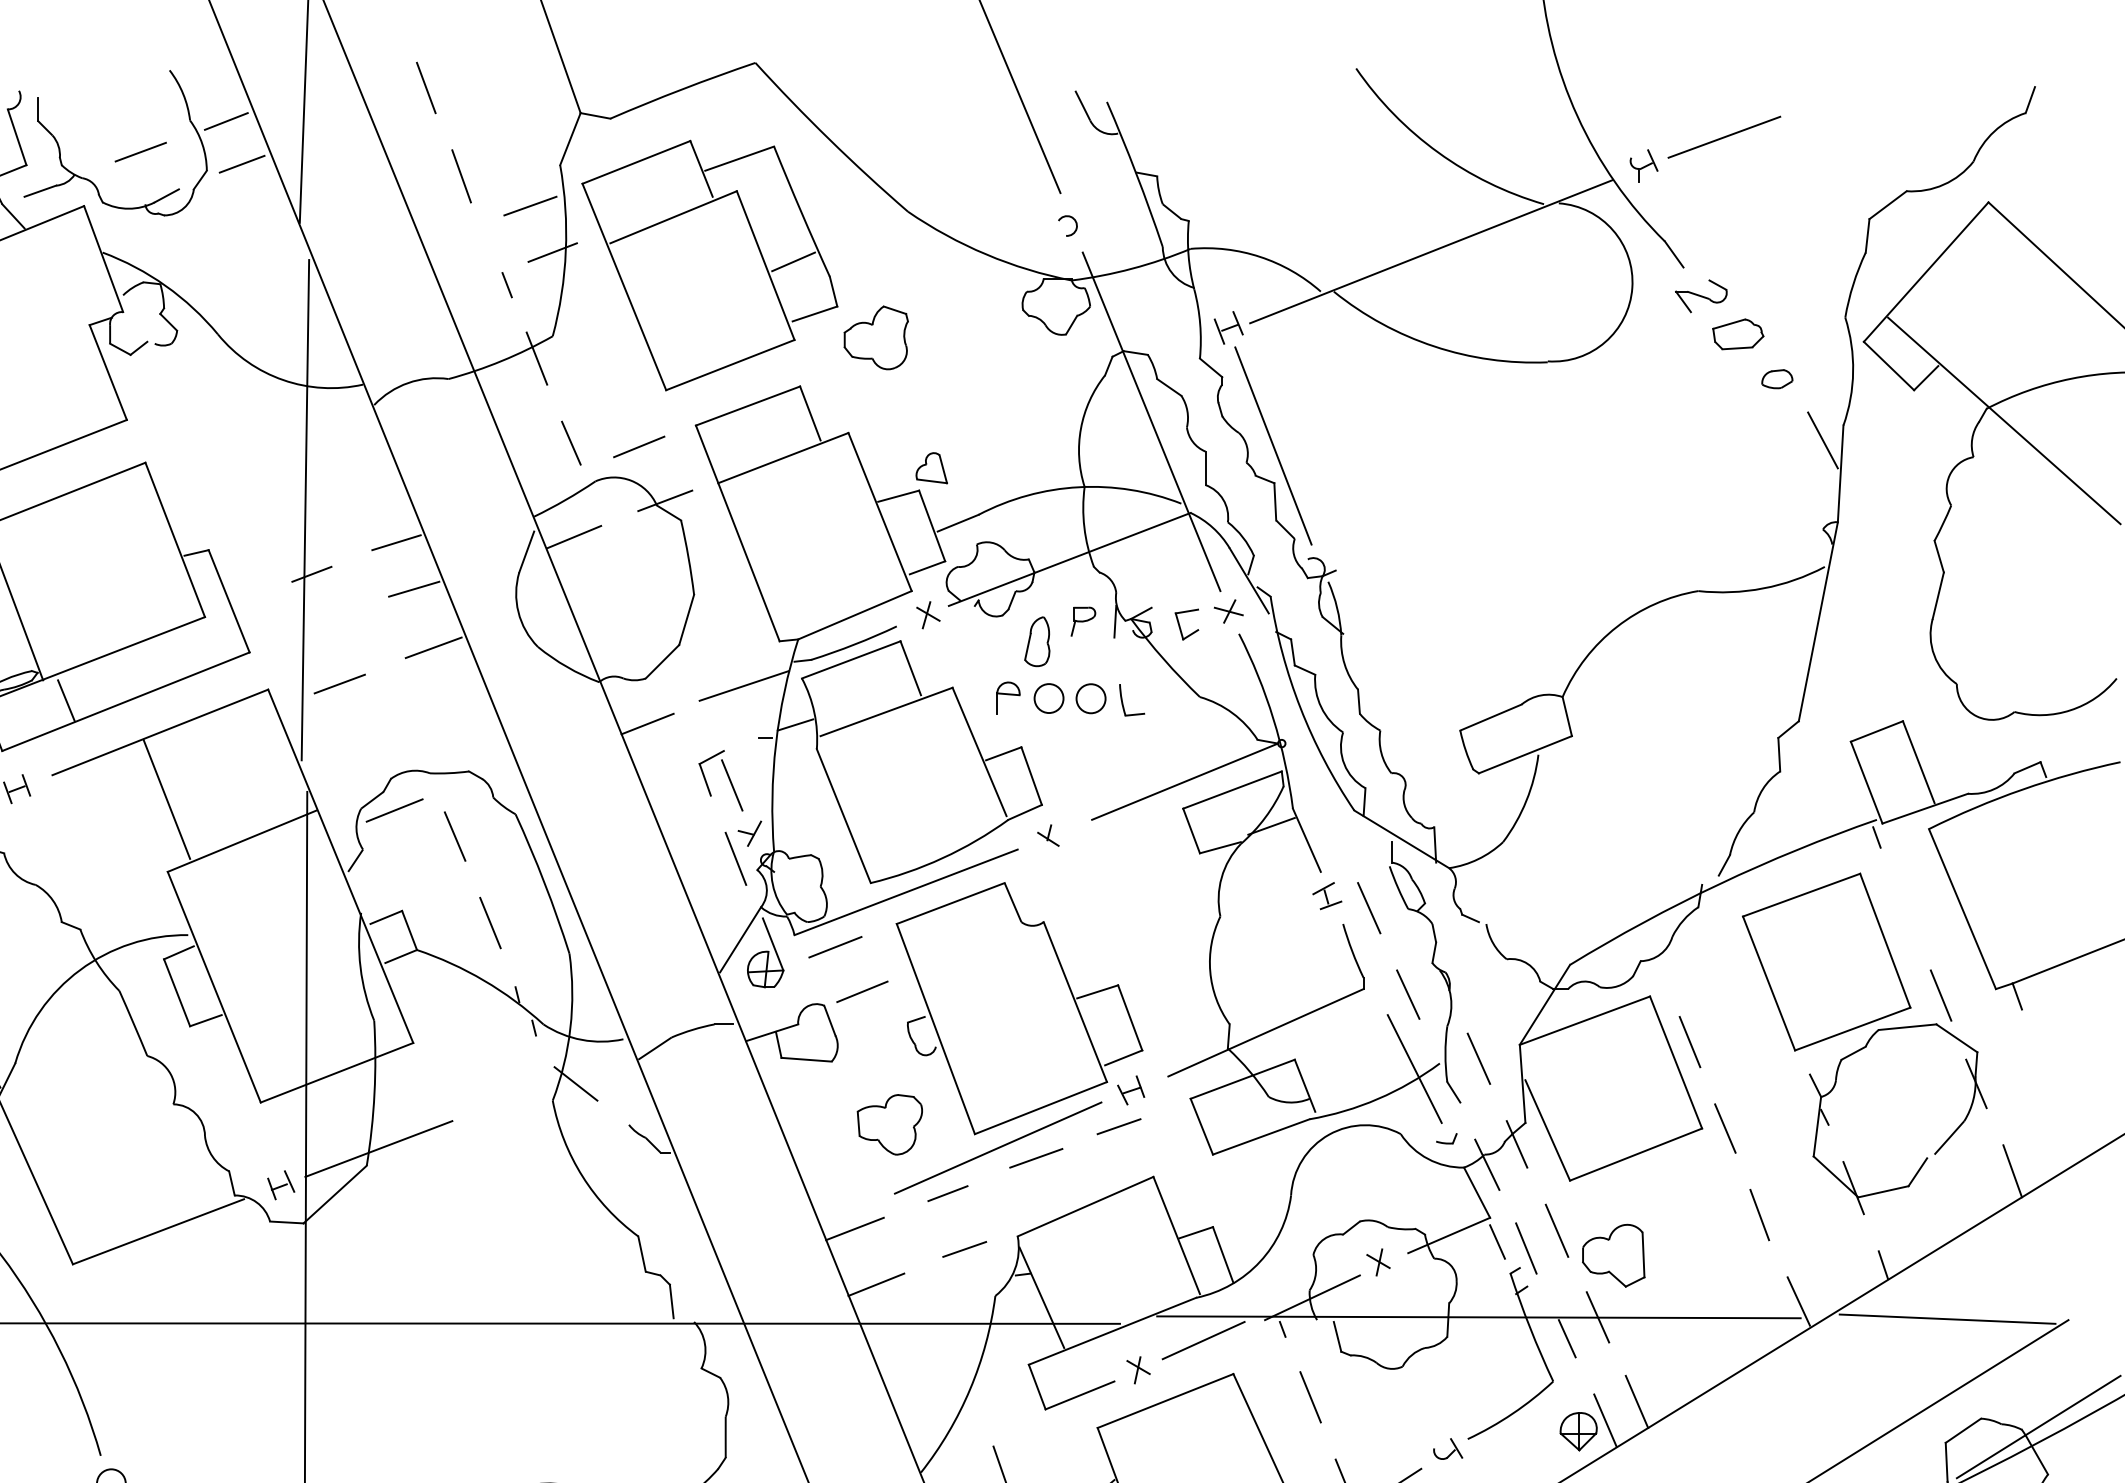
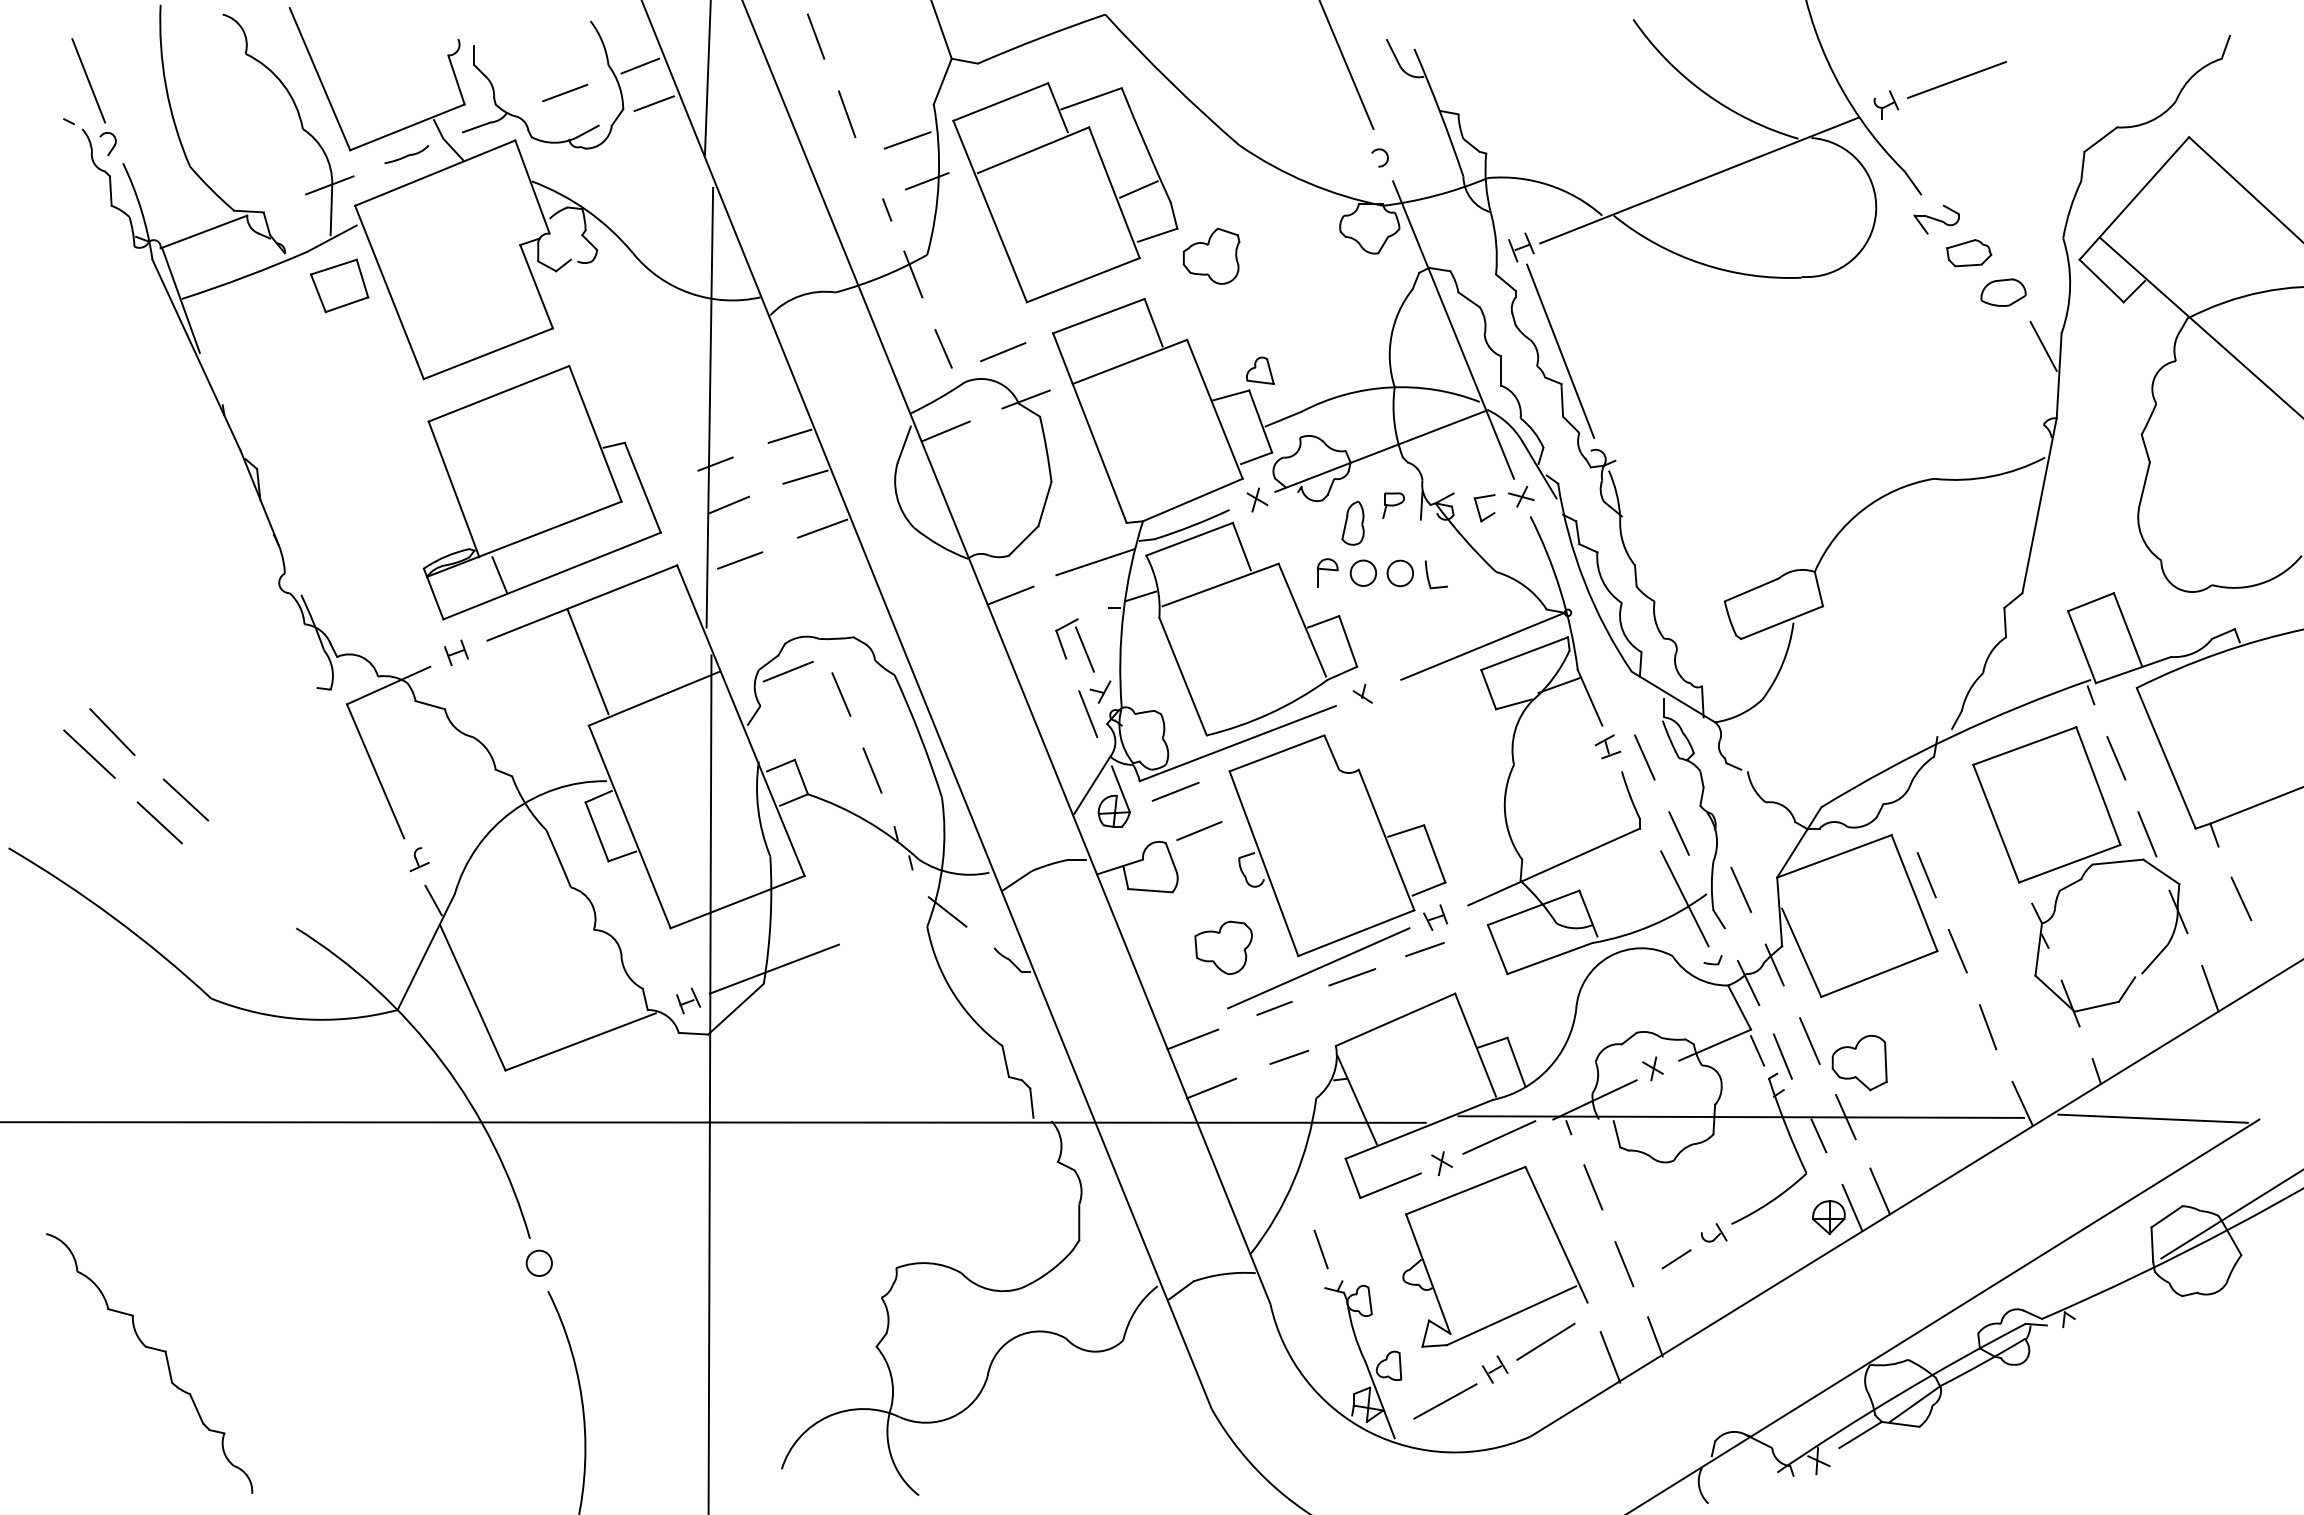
part: (1777, 379) -> (2003, 292), size x1.67
line: (327, 620) -> (729, 504), added
line: (1905, 909) -> (2116, 758), added
line: (2048, 1068) -> (2241, 898), added

